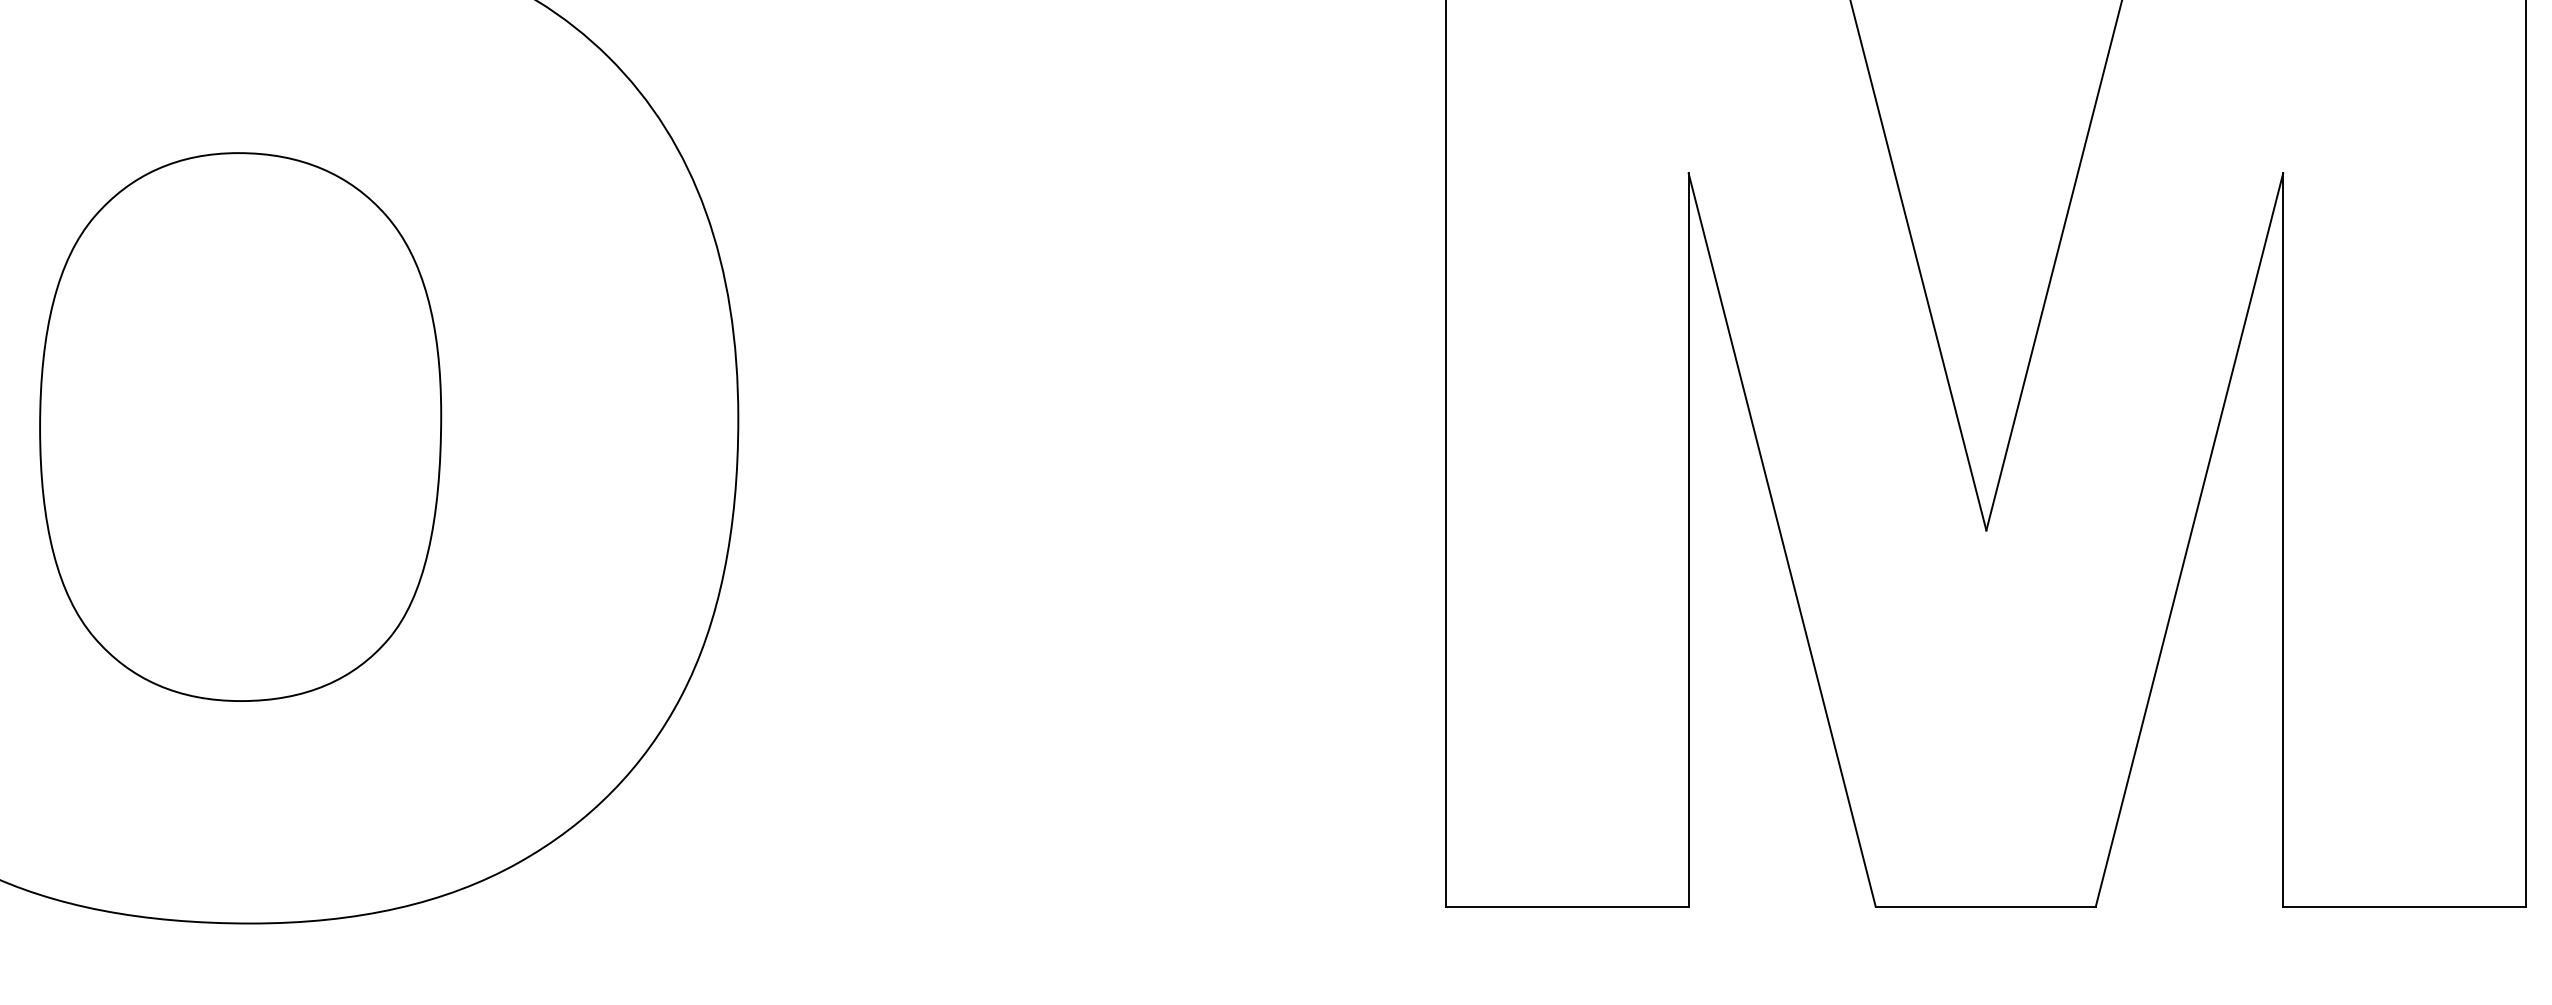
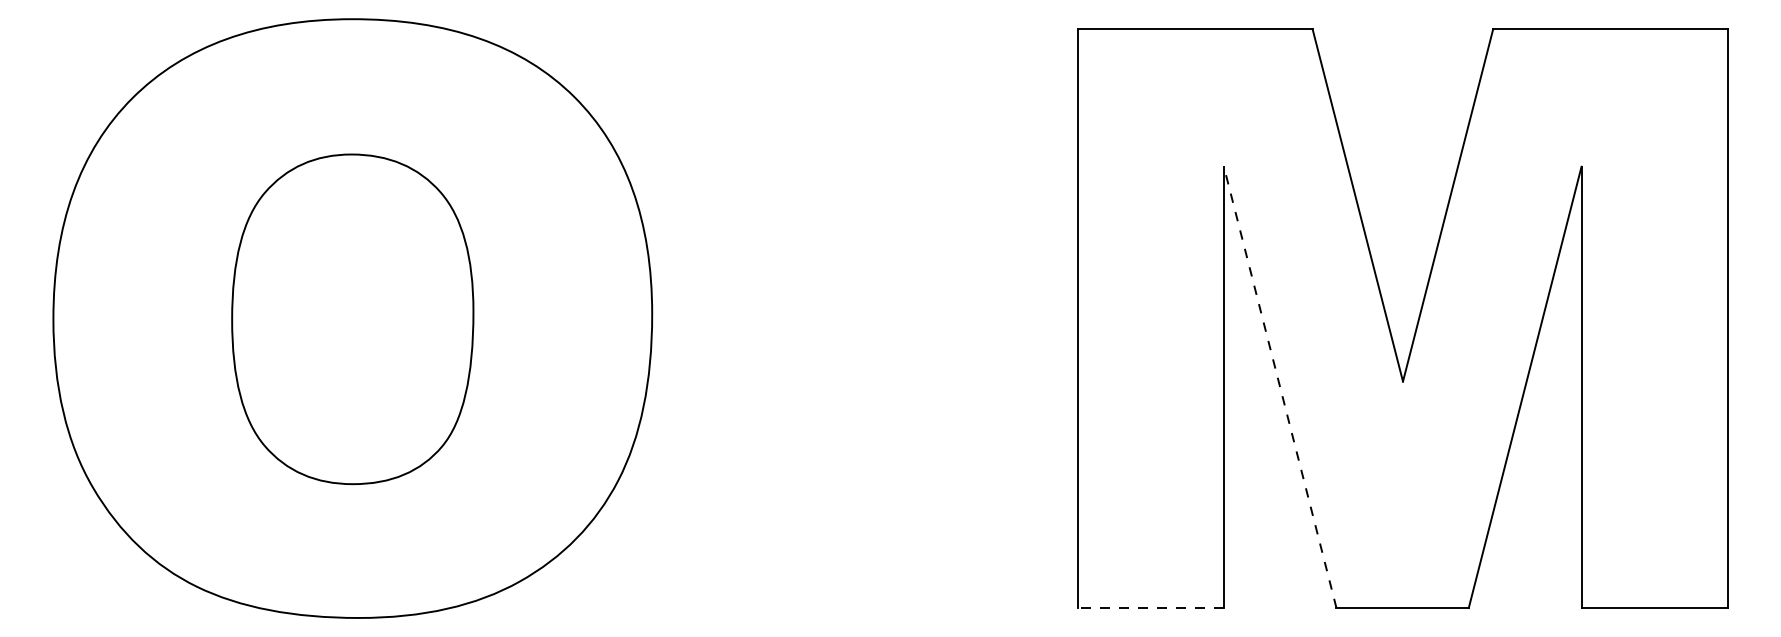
line: (1782, 540) -> (1280, 387), solid -> dashed
line: (1566, 907) -> (1150, 608), solid -> dashed

